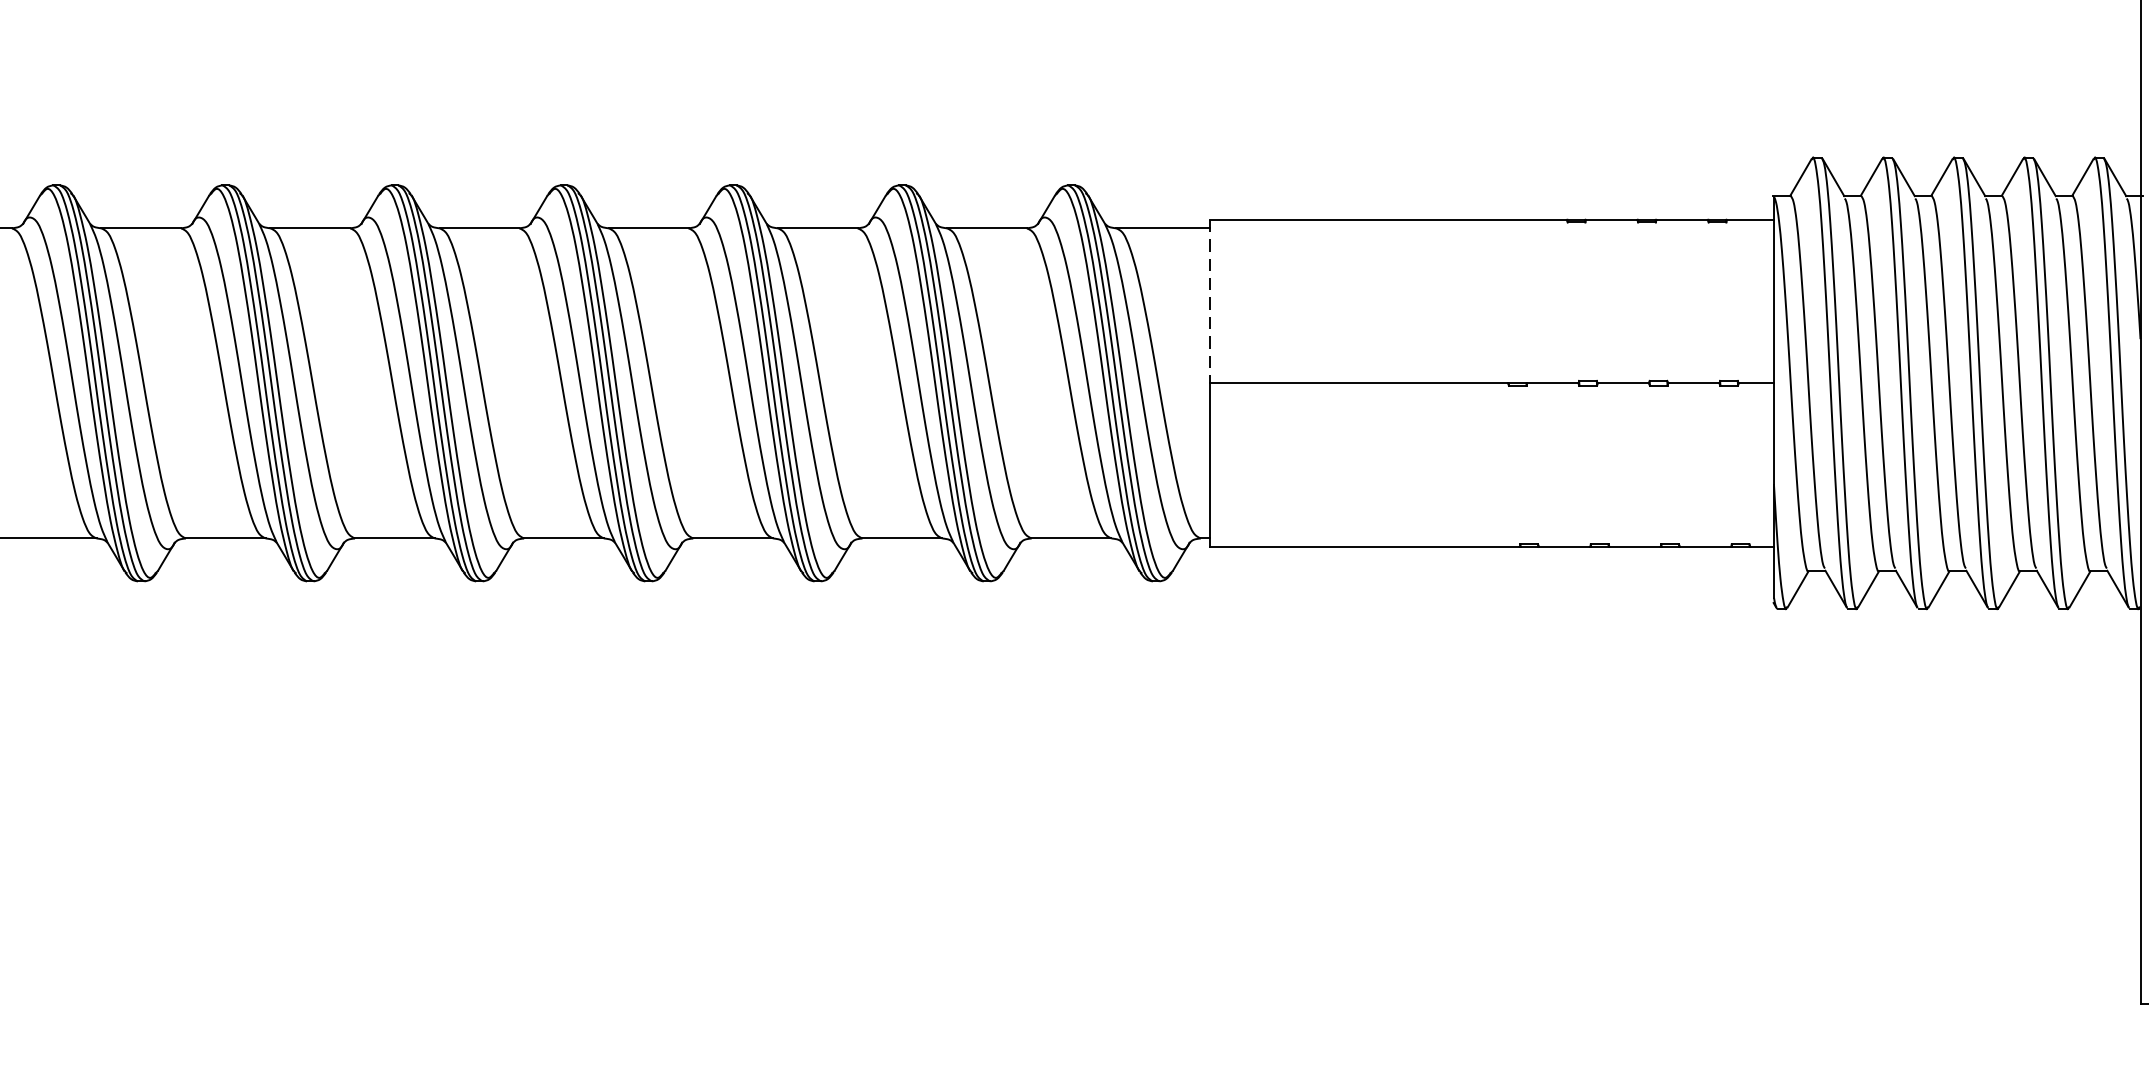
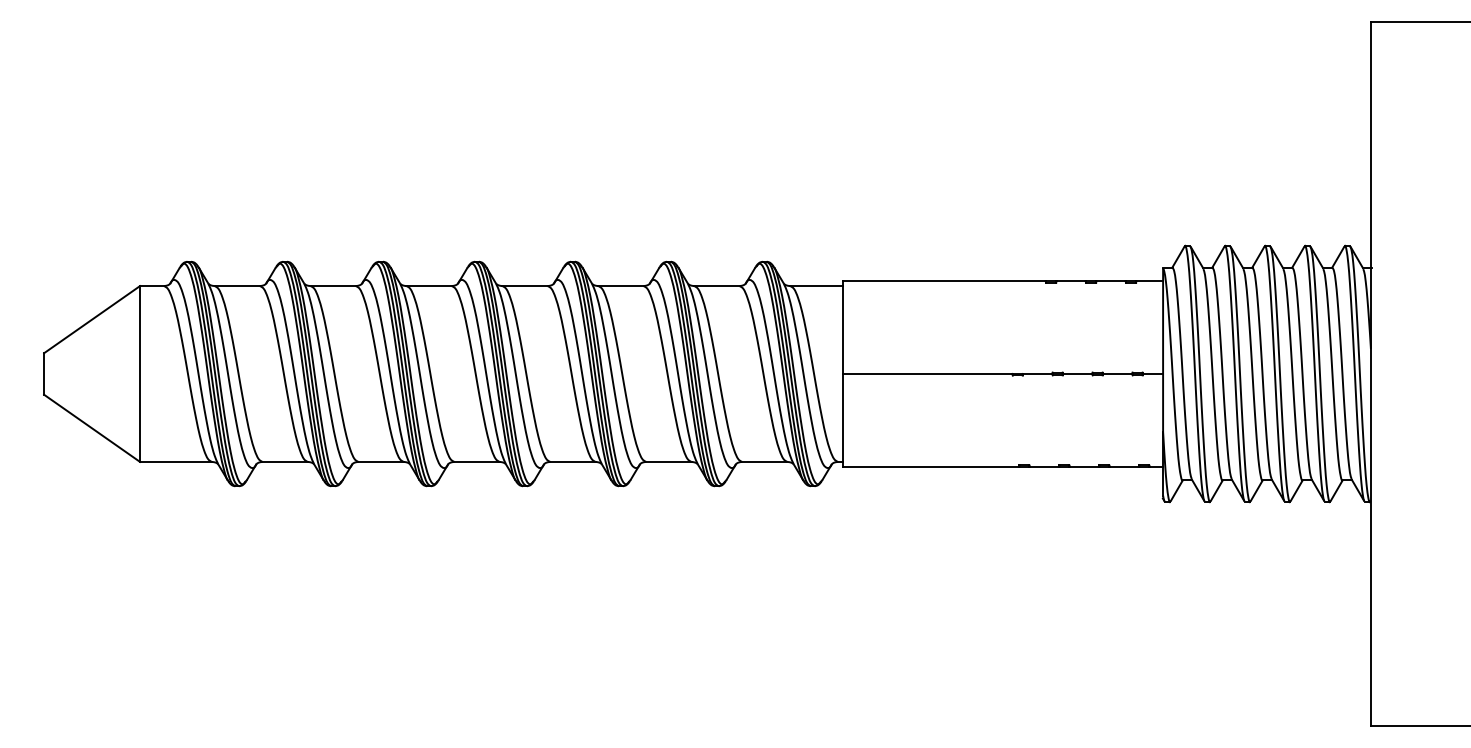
line: (1210, 303) -> (843, 328), dashed -> solid

